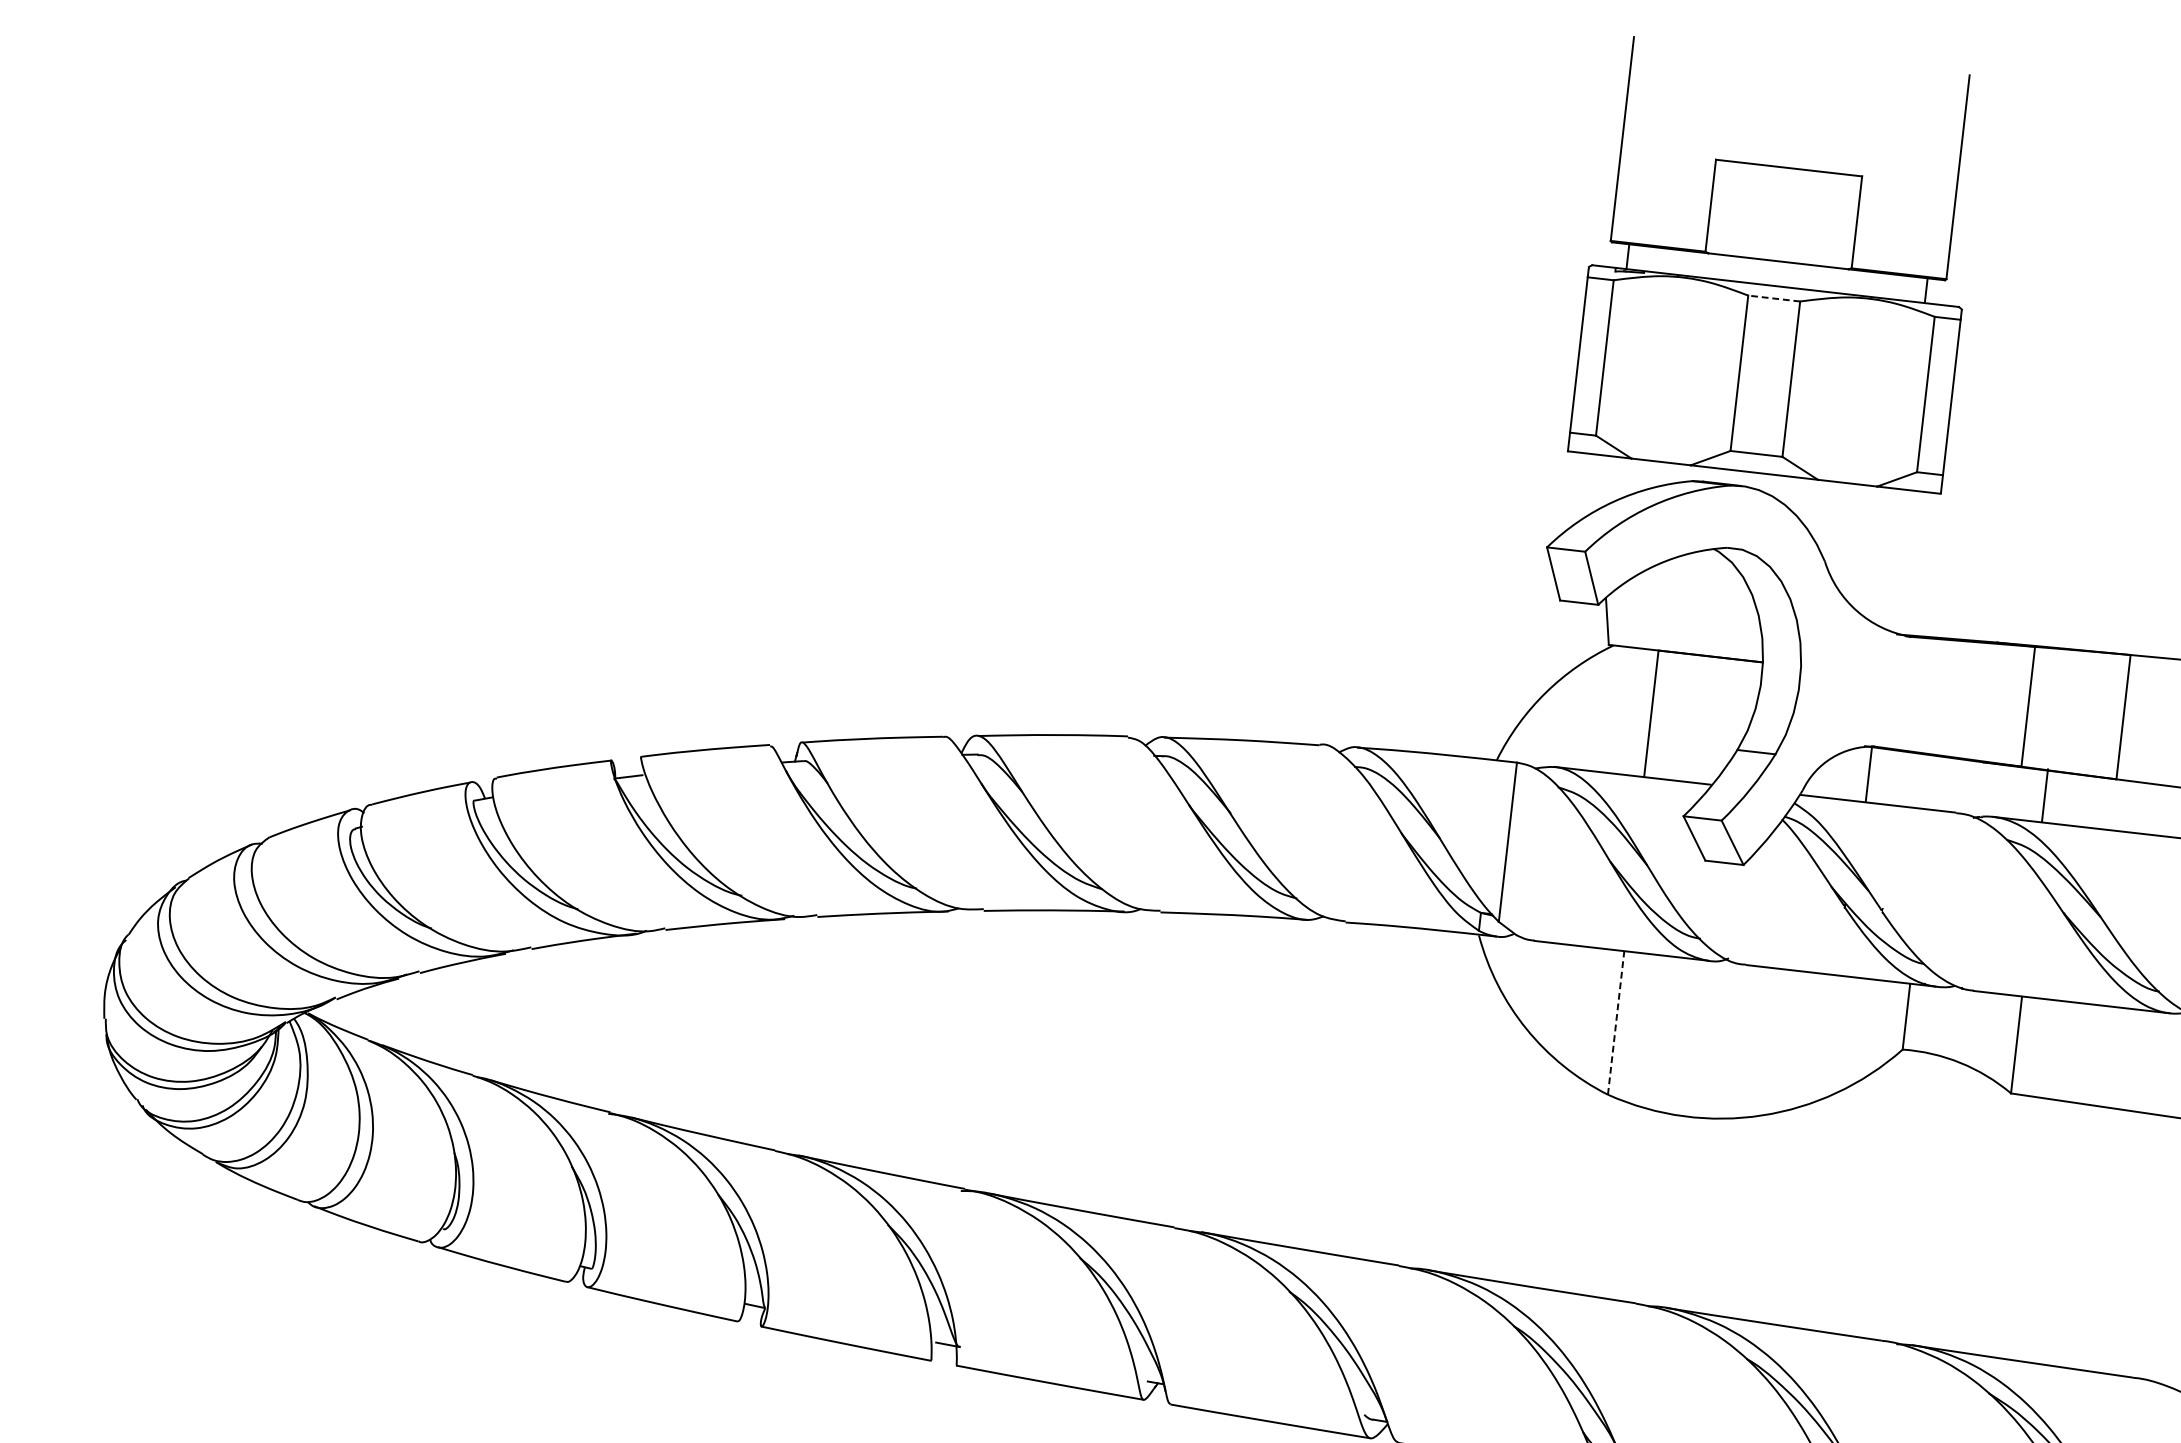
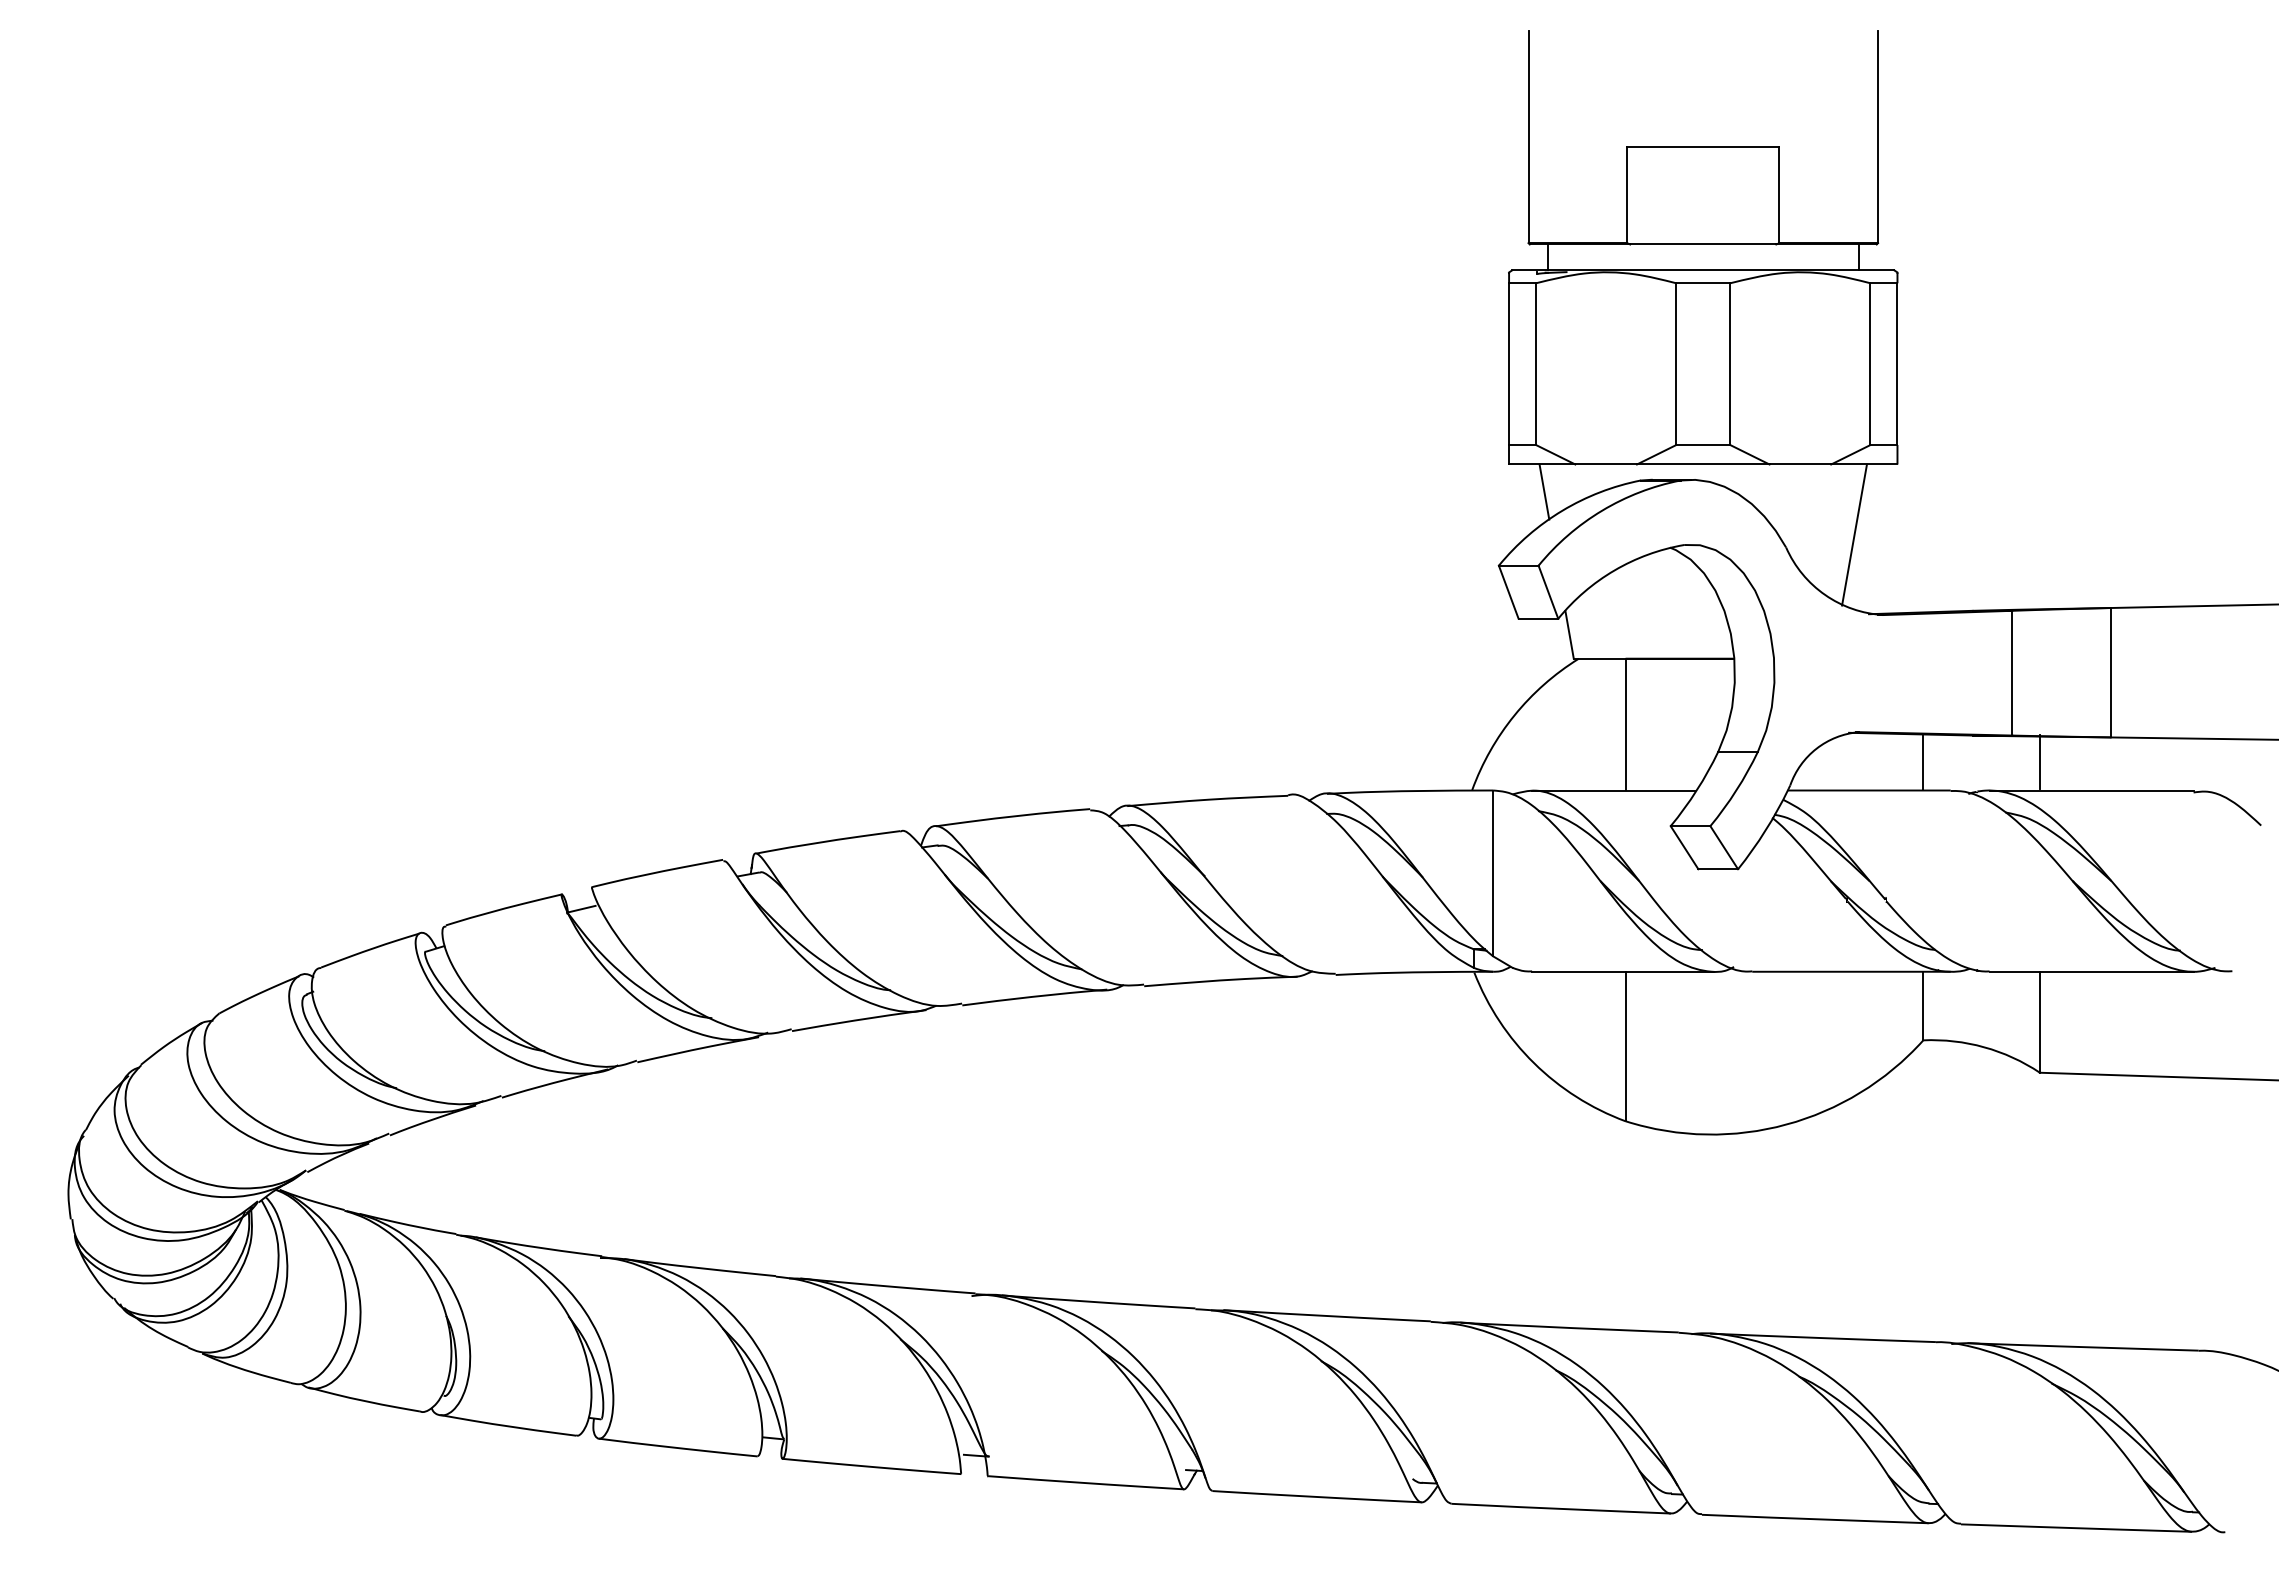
line: (1773, 298) -> (1702, 283), dashed -> solid
line: (1598, 481) -> (1544, 491), added
line: (1891, 556) -> (1854, 534), added
line: (1869, 774) -> (1923, 761), moved
line: (1616, 1022) -> (1625, 1046), dashed -> solid

